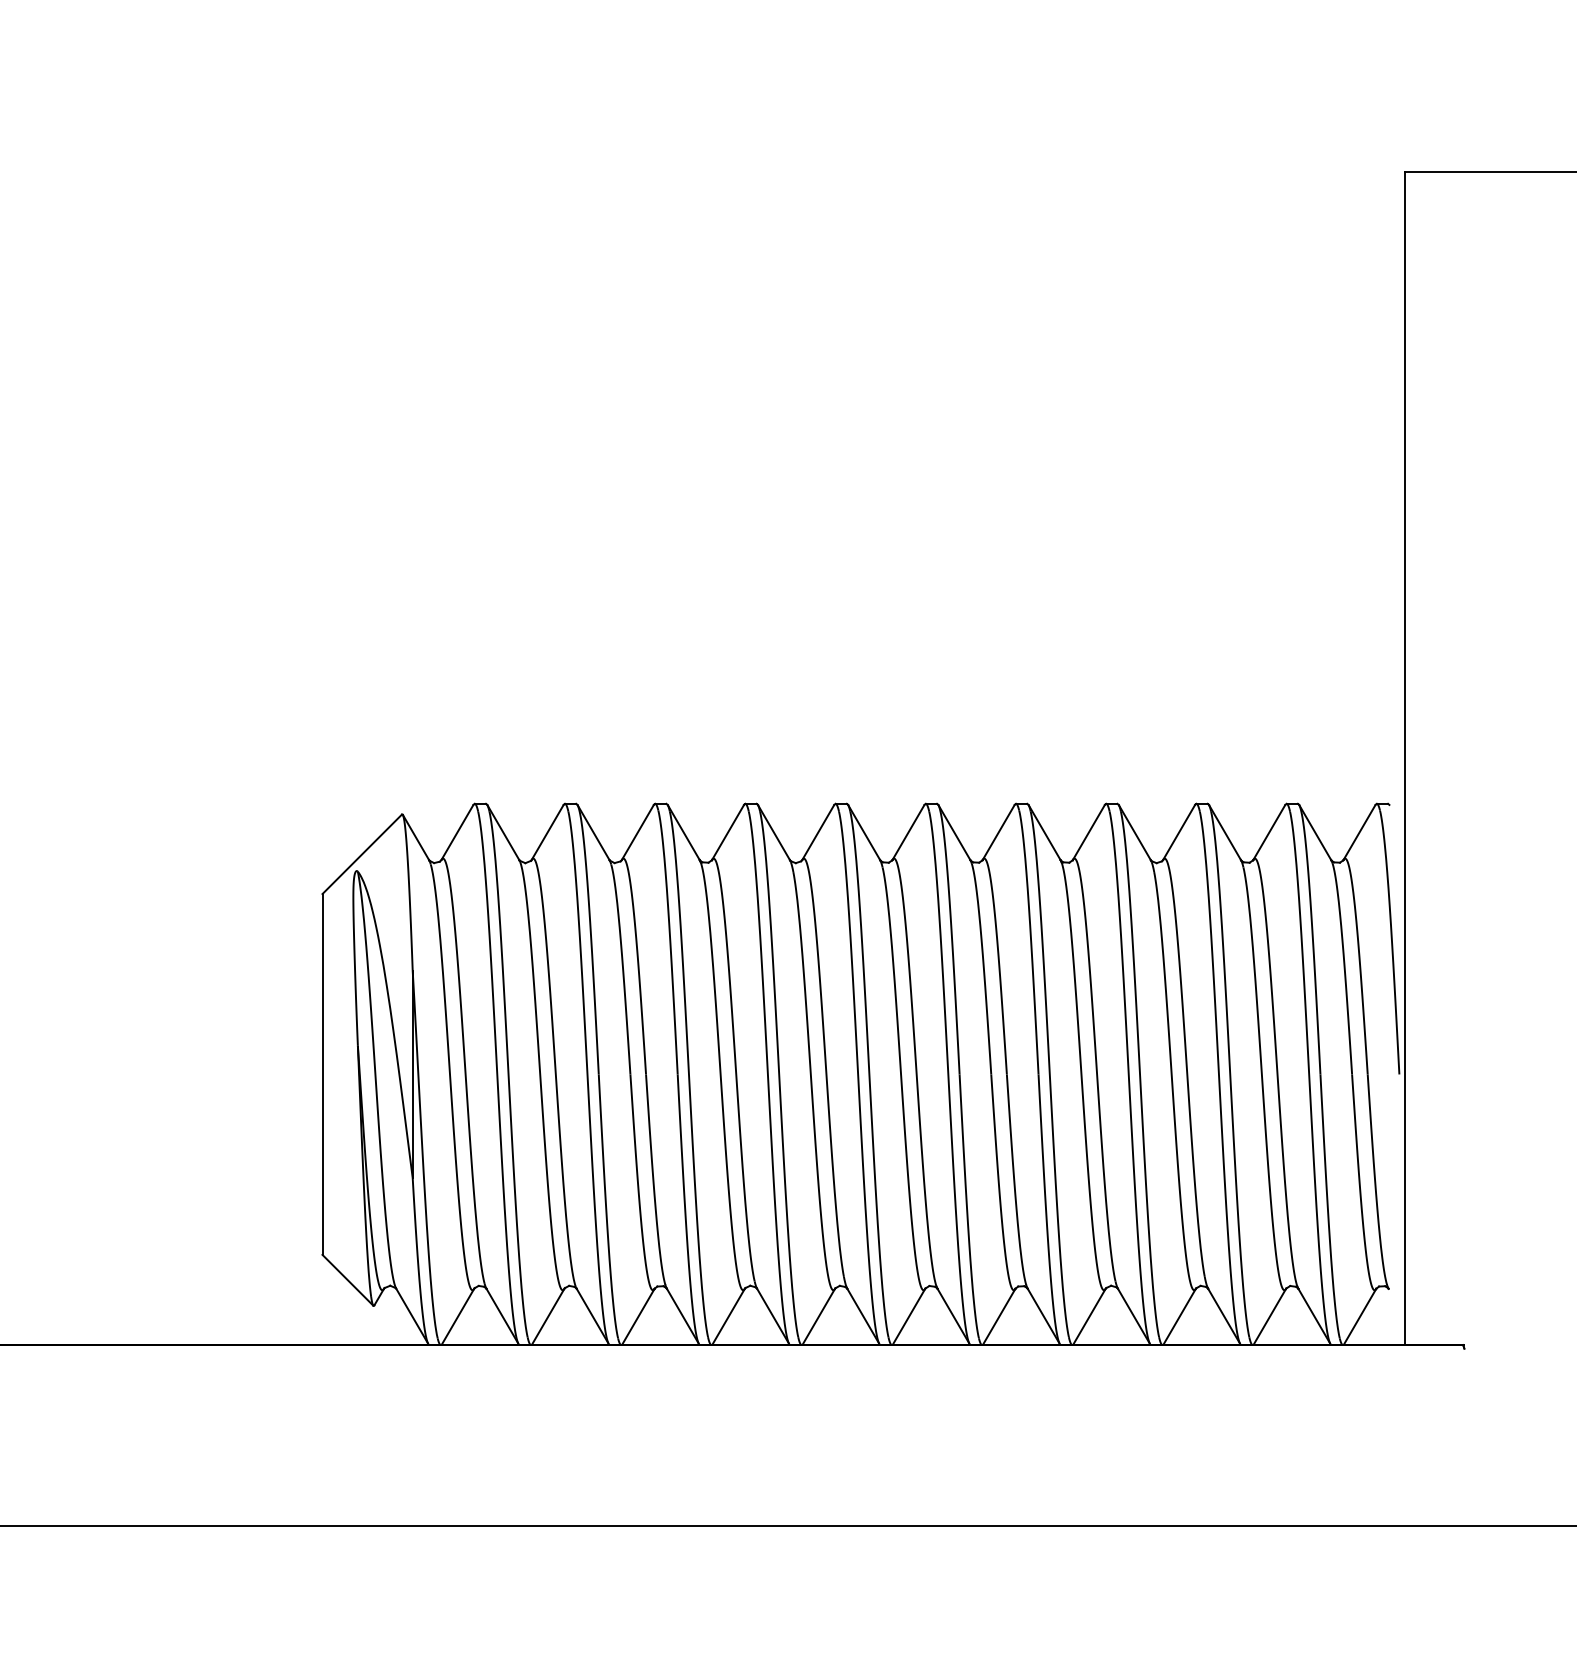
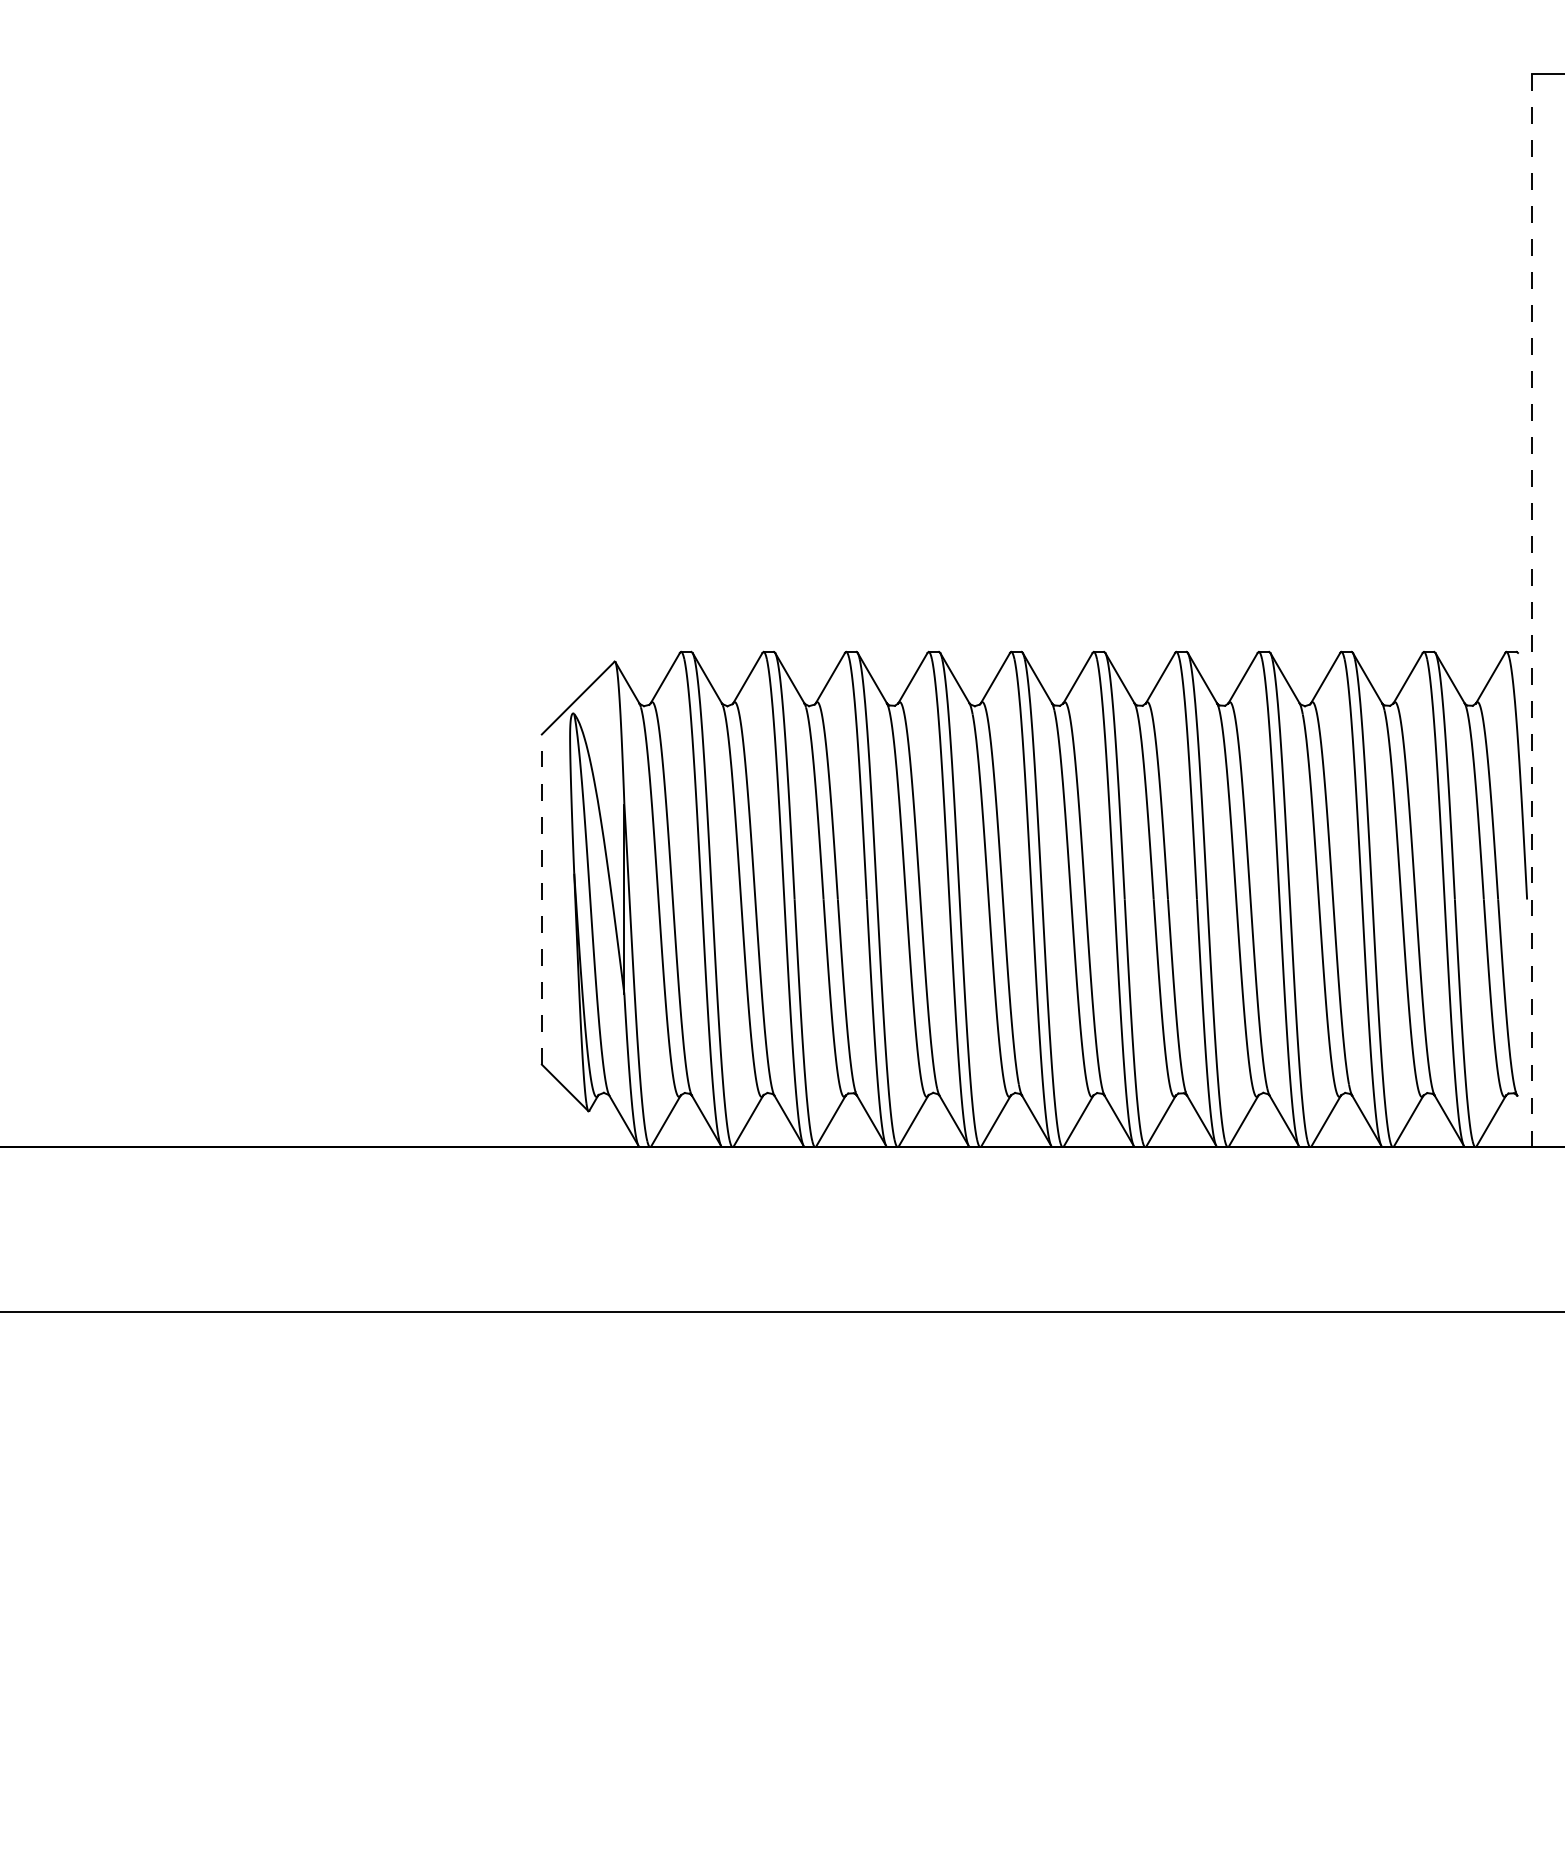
line: (1405, 759) -> (1532, 611), solid -> dashed
line: (322, 1074) -> (541, 899), solid -> dashed

